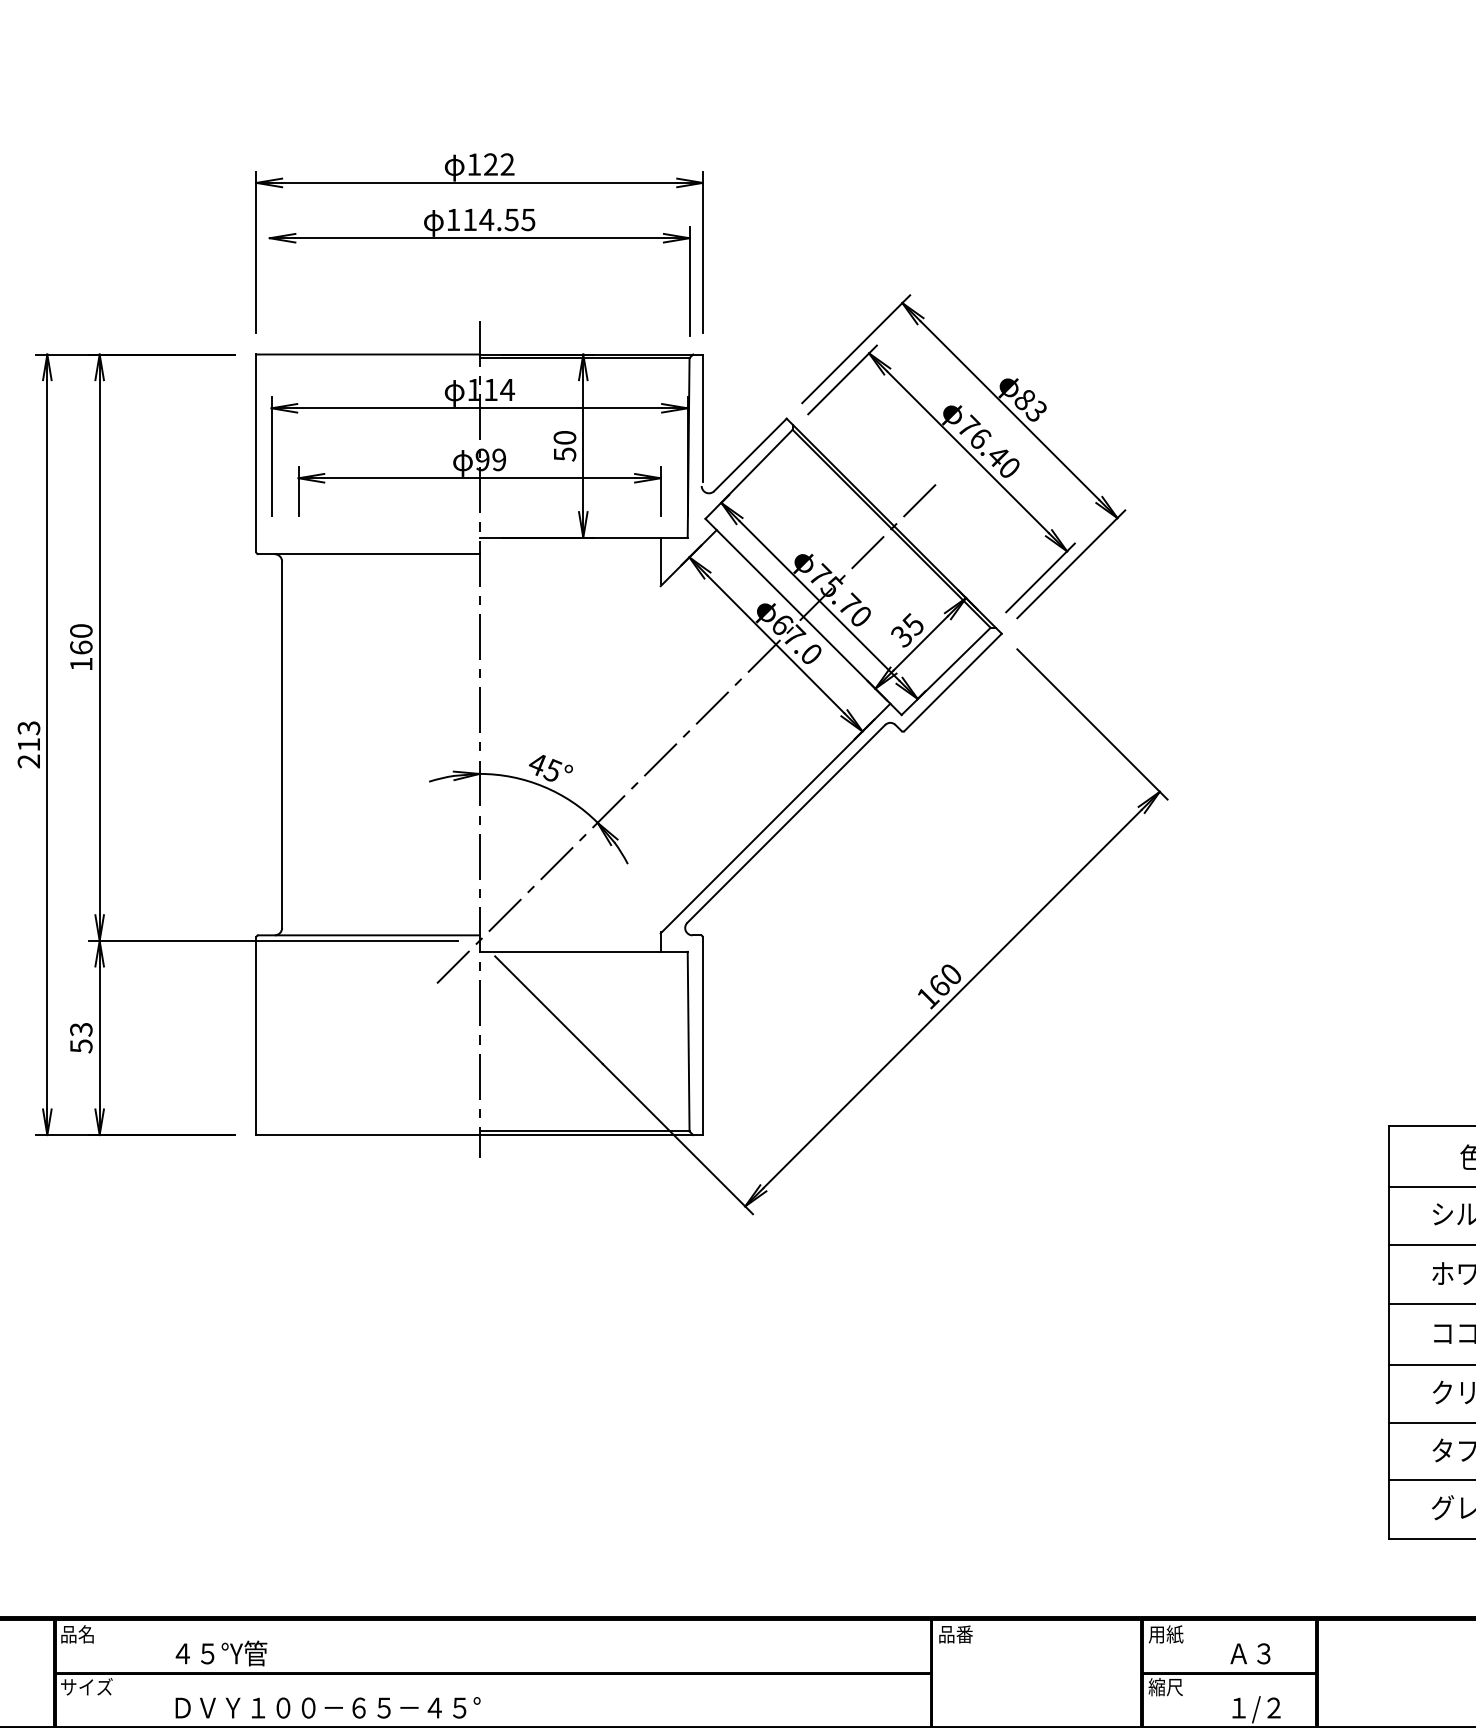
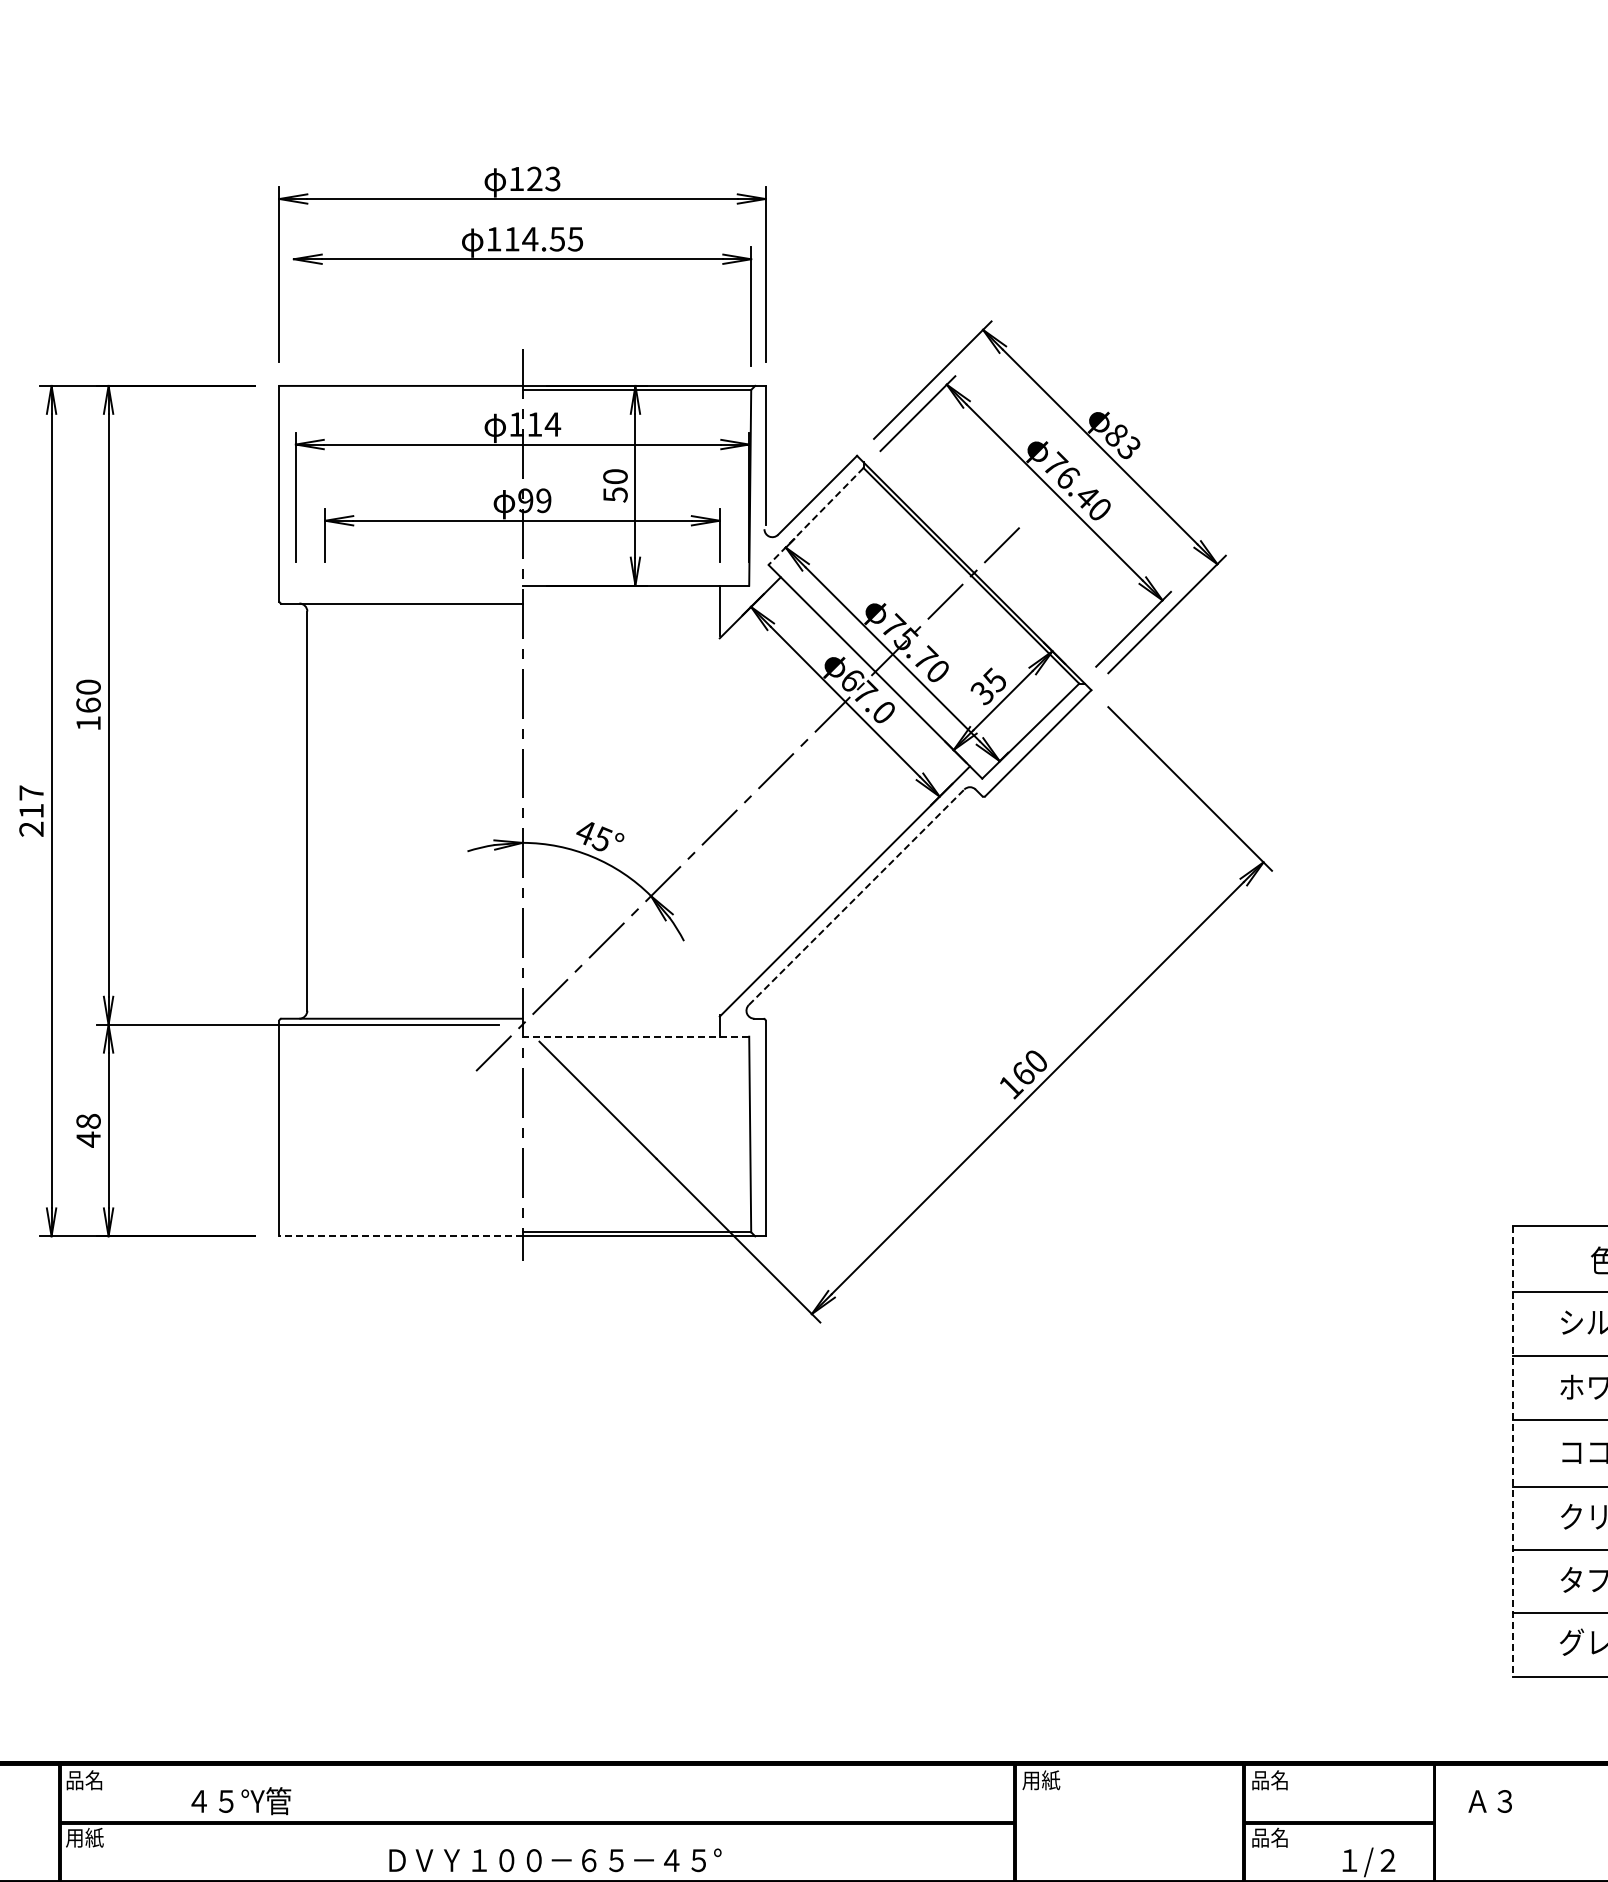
text: (507, 165) -> (552, 179), 122 -> 123
line: (749, 474) -> (816, 516), solid -> dashed
text: (28, 727) -> (31, 792), 213 -> 217
line: (786, 823) -> (856, 896), solid -> dashed
line: (583, 951) -> (635, 1036), solid -> dashed
text: (81, 1037) -> (88, 1130), 53 -> 48
line: (367, 1135) -> (400, 1236), solid -> dashed
line: (1388, 1332) -> (1512, 1451), solid -> dashed
text: (956, 1634) -> (1041, 1780), 品番 -> 用紙
text: (1166, 1634) -> (1270, 1780), 用紙 -> 品名
text: (1249, 1653) -> (1489, 1801), moved
text: (86, 1686) -> (94, 1837), サイズ -> 用紙
text: (1165, 1686) -> (1269, 1837), 縮尺 -> 品名
text: (328, 1708) -> (555, 1860), moved

